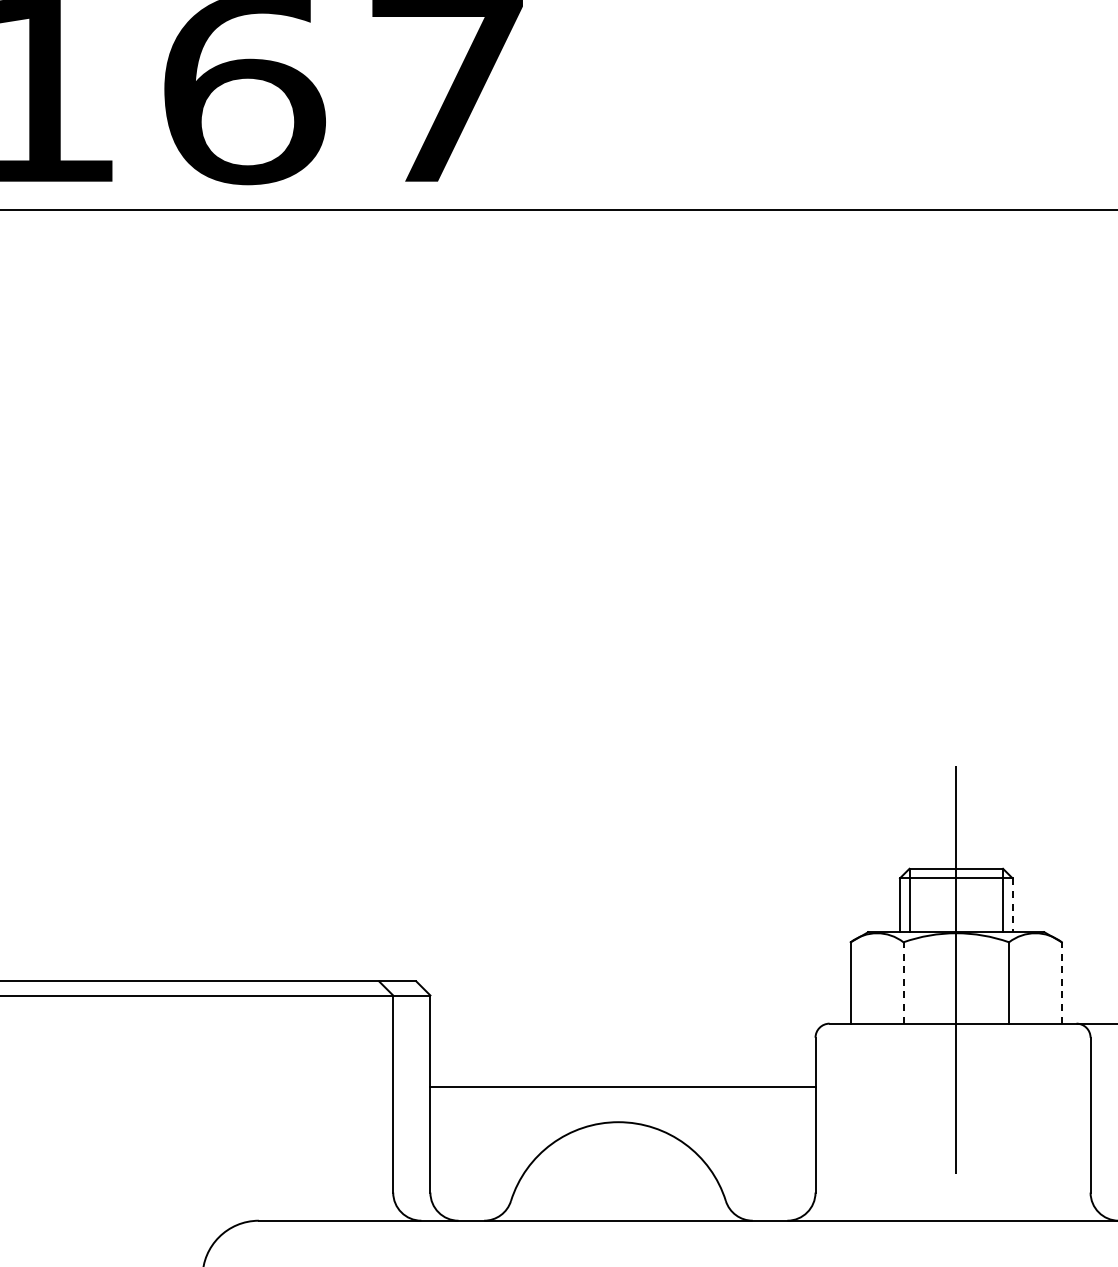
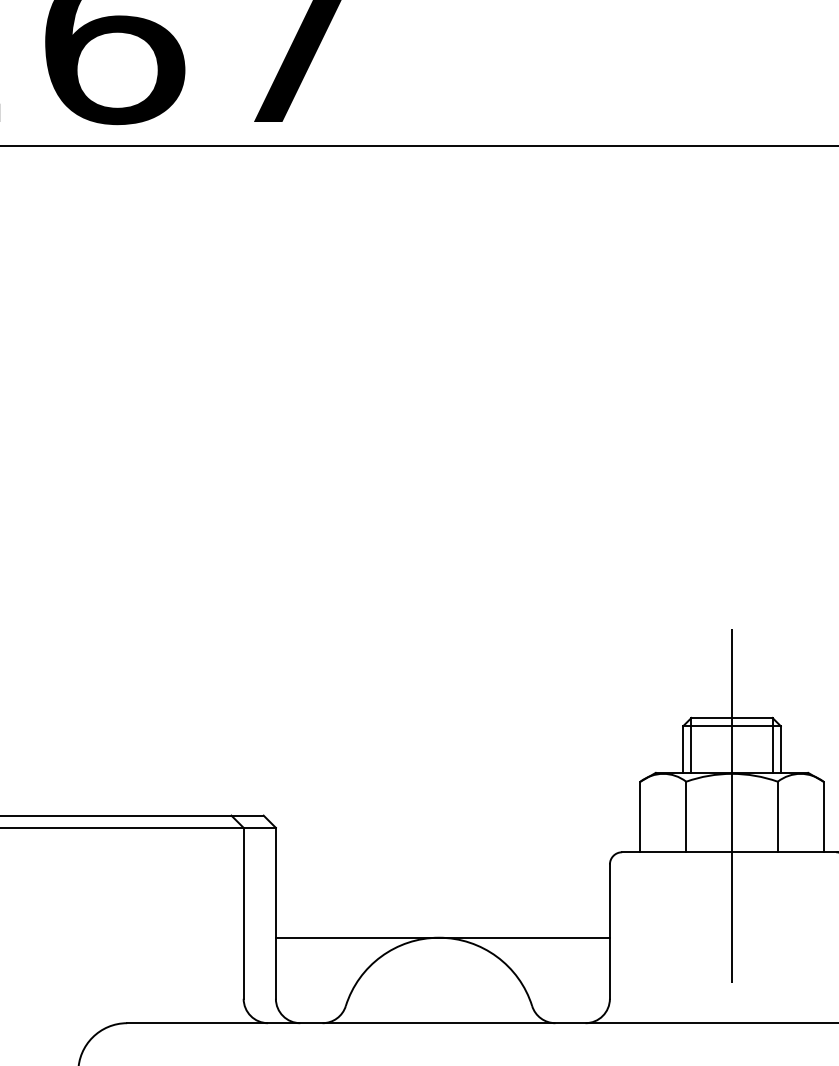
line: (1012, 905) -> (780, 749), dashed -> solid
line: (903, 982) -> (686, 816), dashed -> solid
line: (1061, 982) -> (823, 816), dashed -> solid
line: (622, 1087) -> (442, 938), moved

